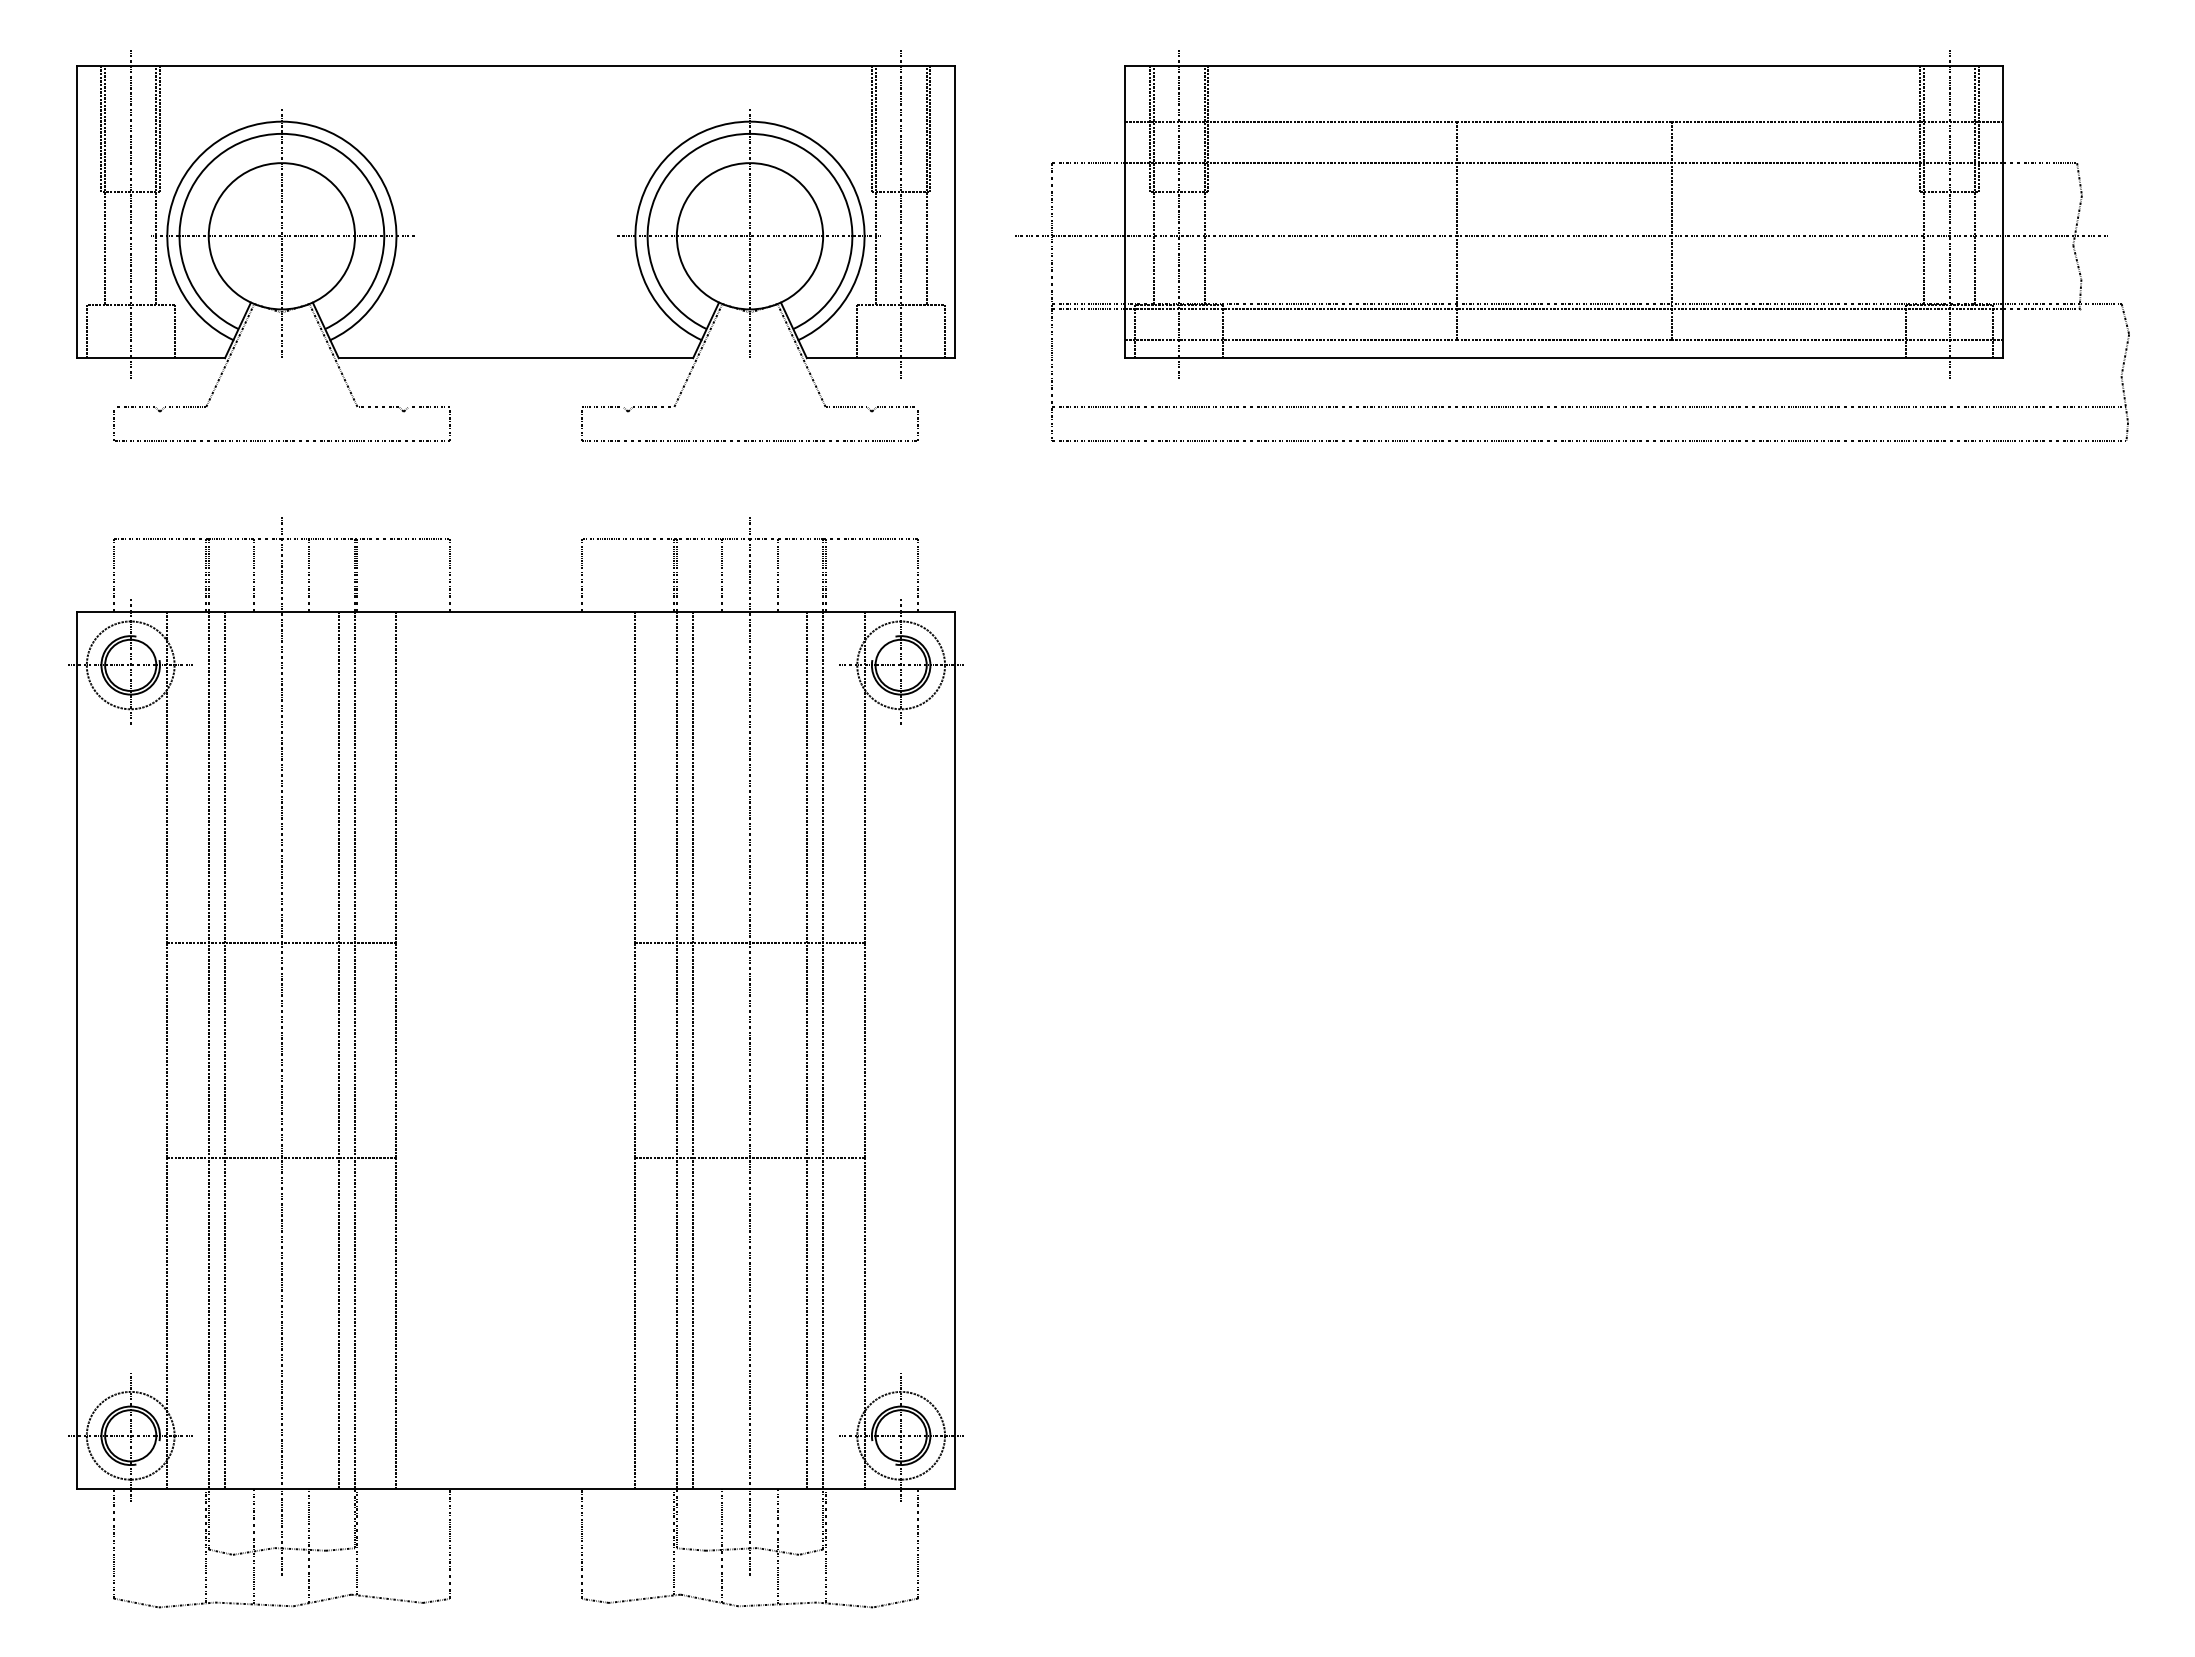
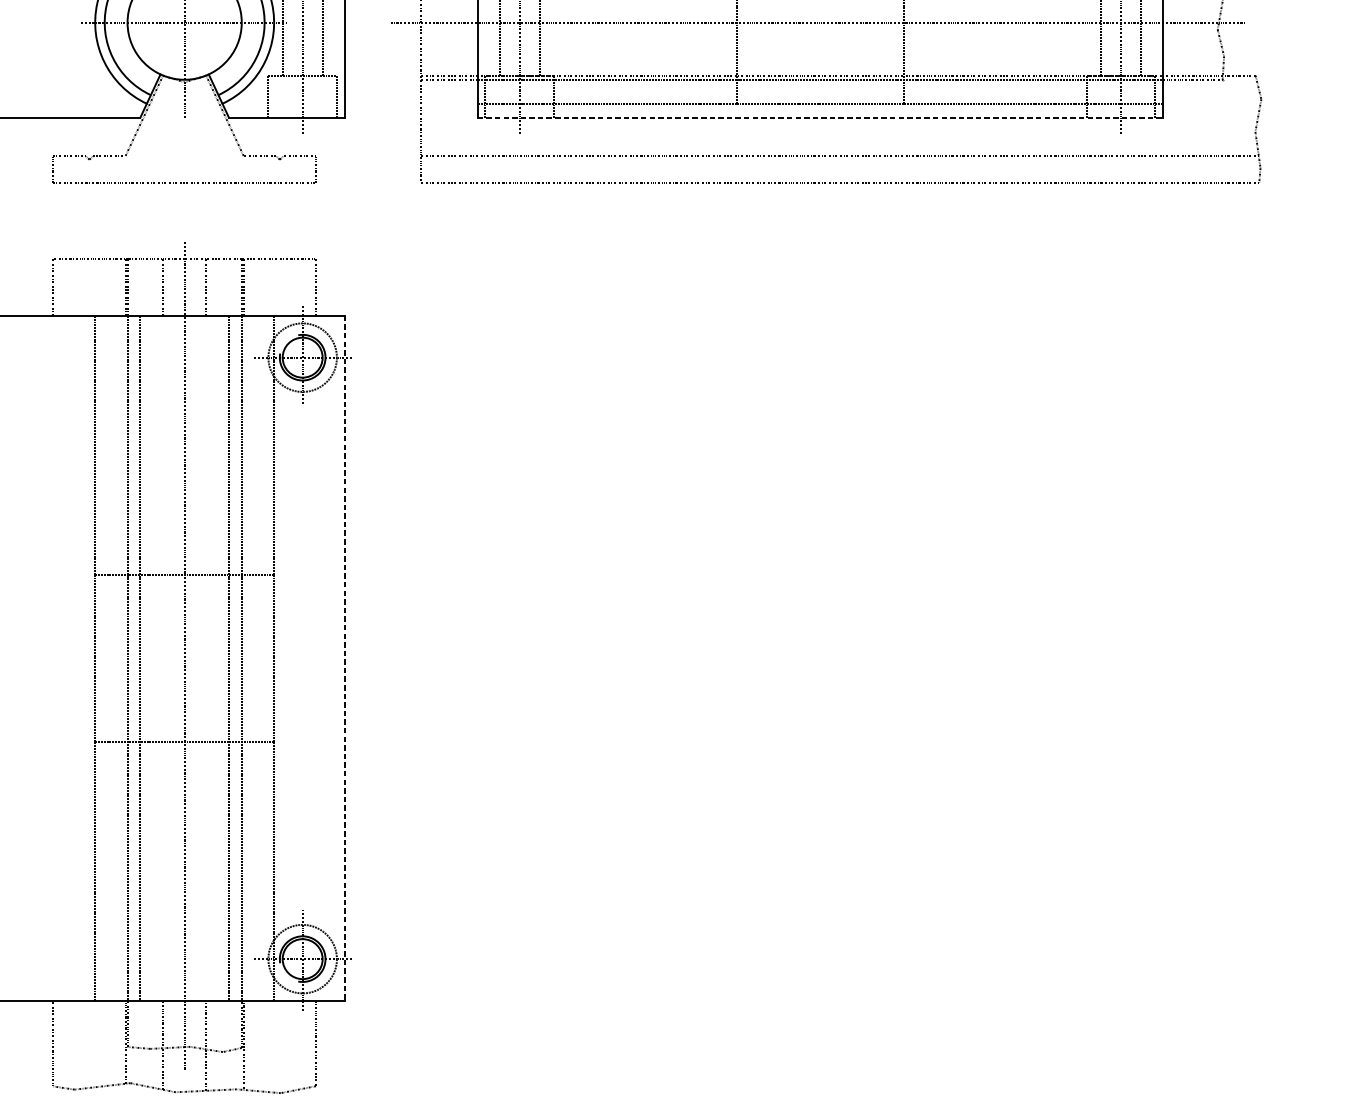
line: (1564, 358) -> (820, 118), solid -> dashed
line: (954, 1050) -> (344, 658), solid -> dashed

